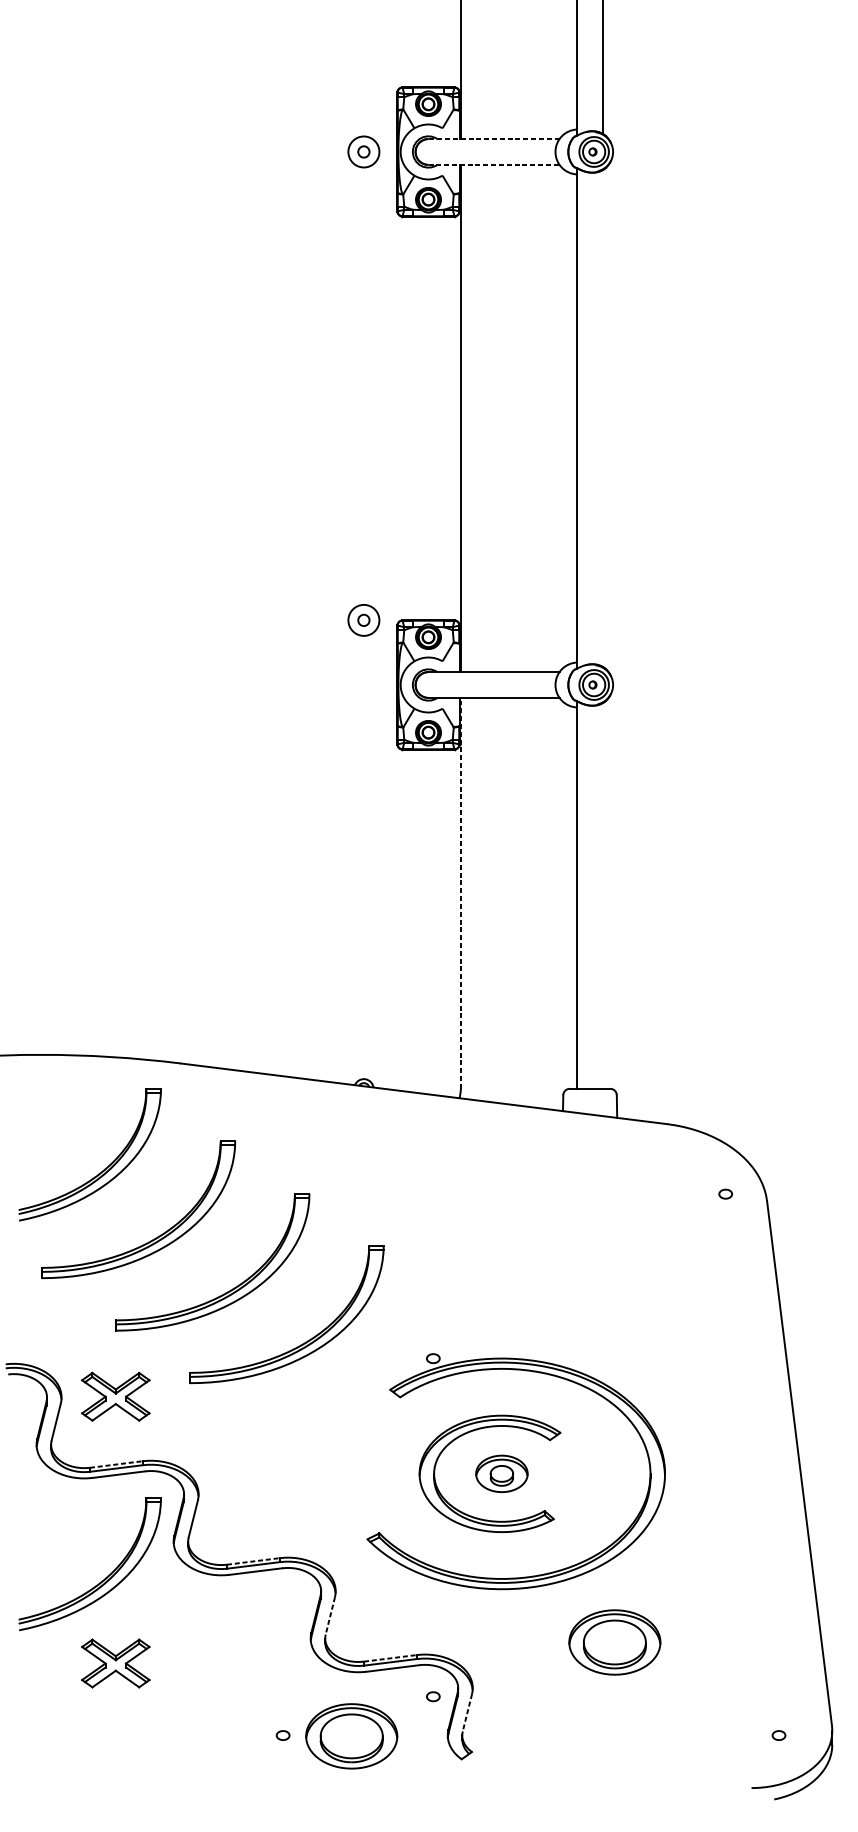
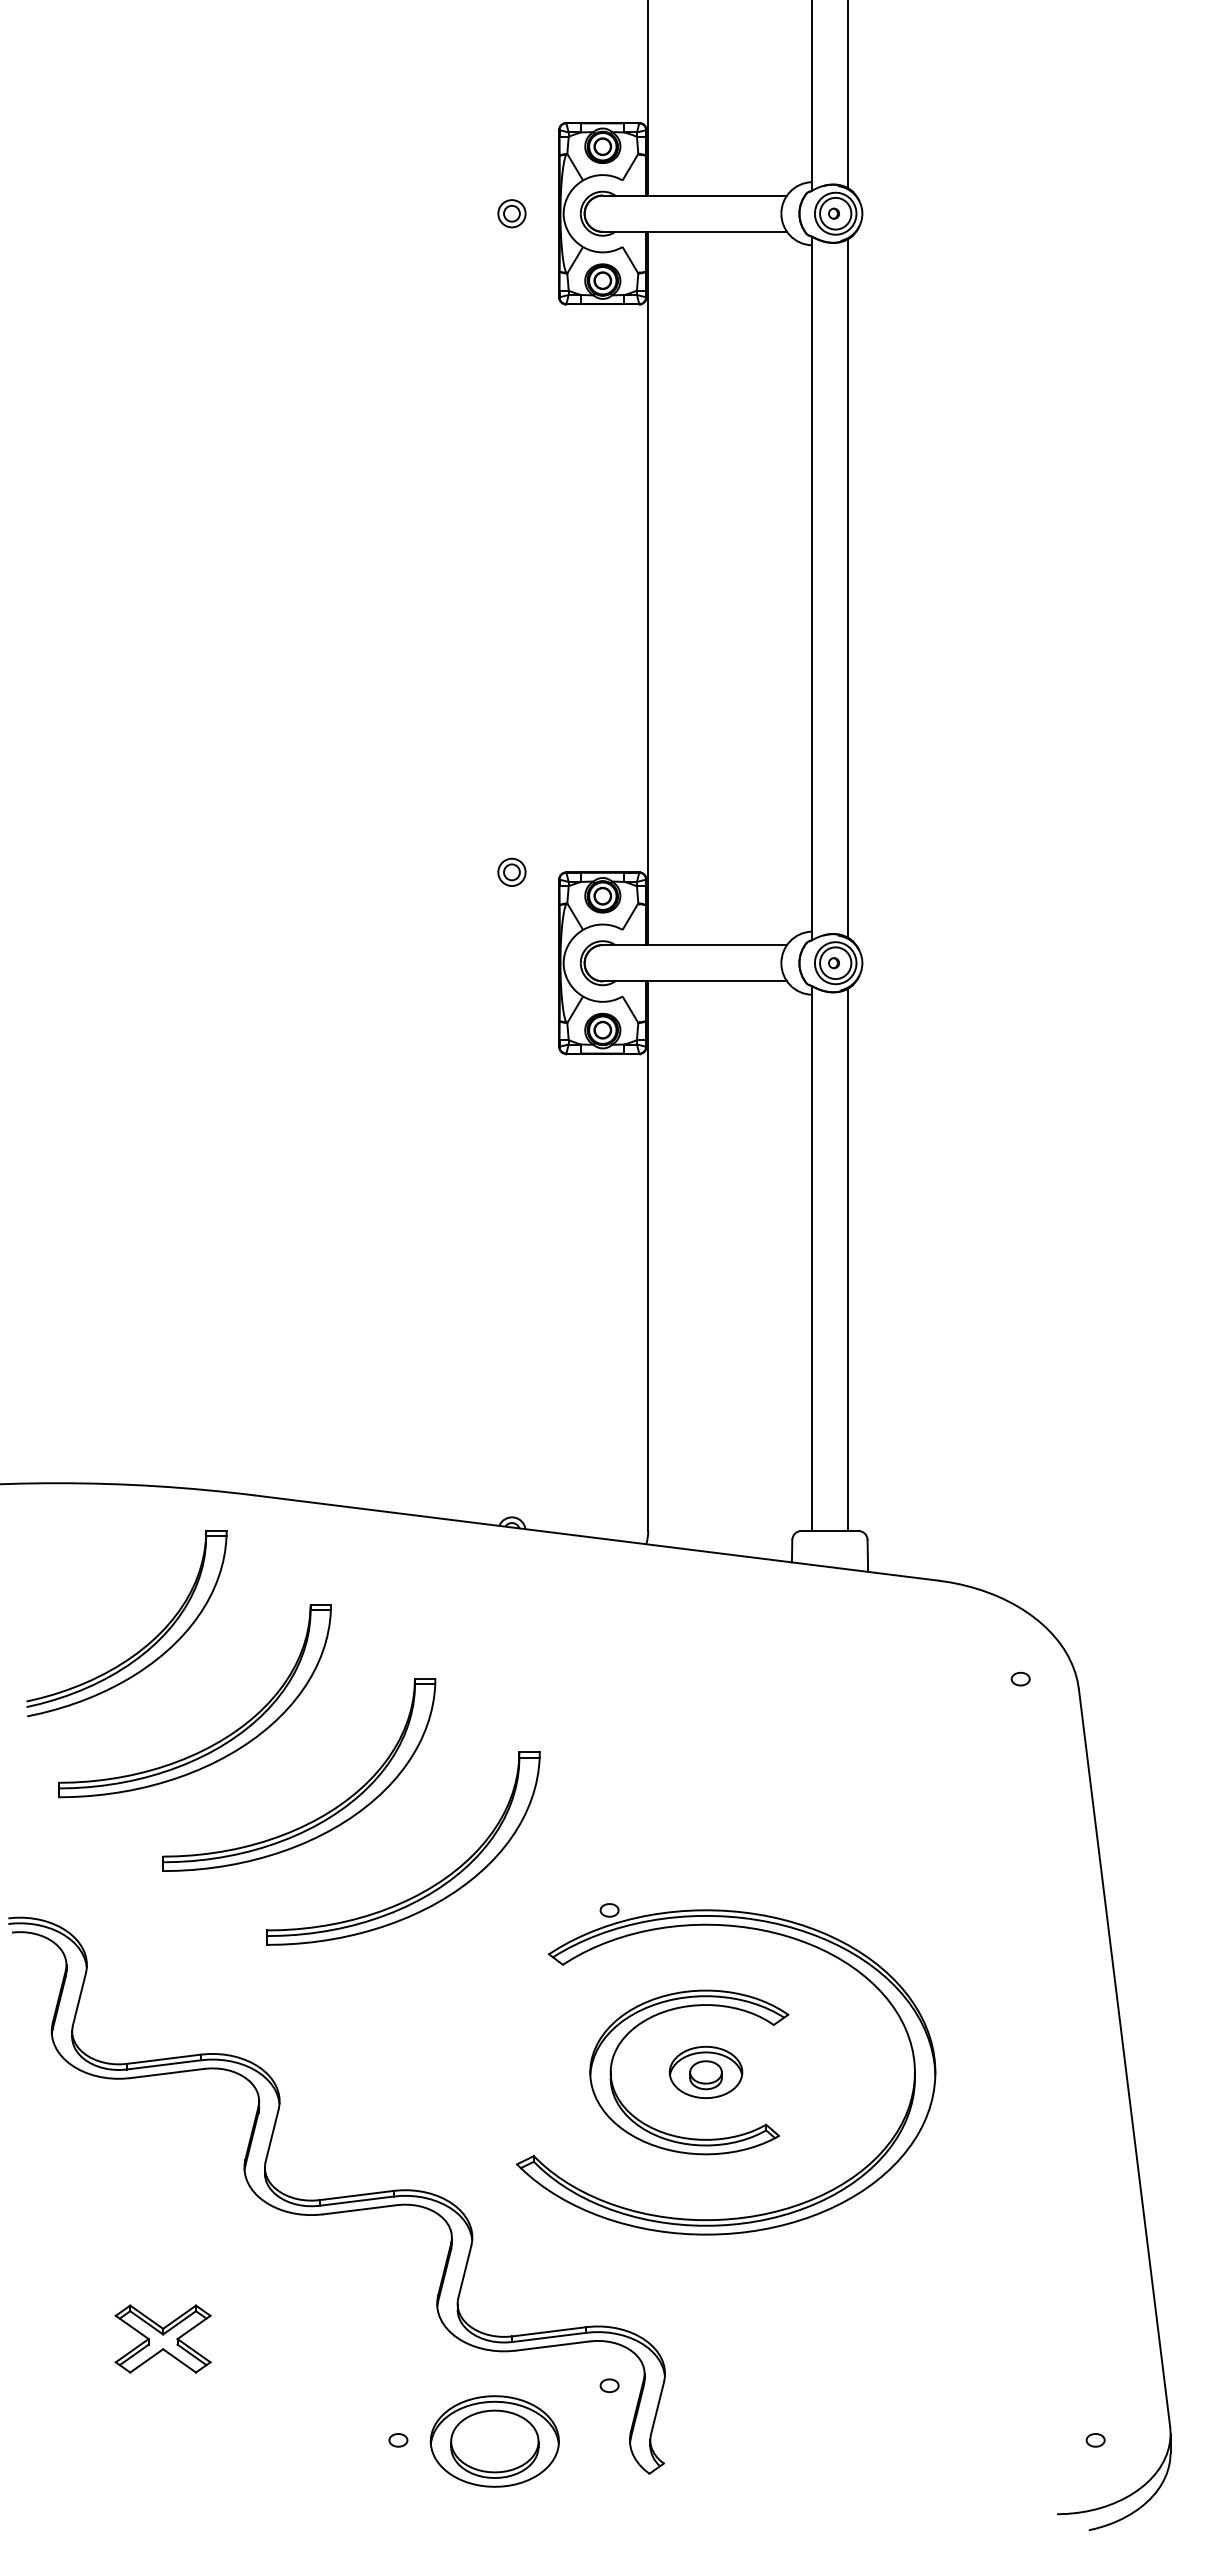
line: (493, 139) -> (694, 195), dashed -> solid
circle: (363, 151) -> (511, 213), size x0.62
line: (494, 164) -> (695, 231), dashed -> solid
line: (603, 418) -> (848, 588), added
circle: (363, 620) -> (511, 872), size x0.62
line: (461, 893) -> (648, 1256), dashed -> solid
line: (603, 895) -> (848, 1259), added
part: (115, 1396) -> (162, 1963), removed
line: (116, 1464) -> (164, 2059), dashed -> solid
line: (254, 1561) -> (357, 2195), dashed -> solid
part: (104, 1578) -> (147, 2219), removed
line: (330, 1616) -> (464, 2272), dashed -> solid
part: (614, 1642) -> (864, 2309), removed
line: (390, 1658) -> (549, 2331), dashed -> solid
line: (467, 1712) -> (657, 2408), dashed -> solid

